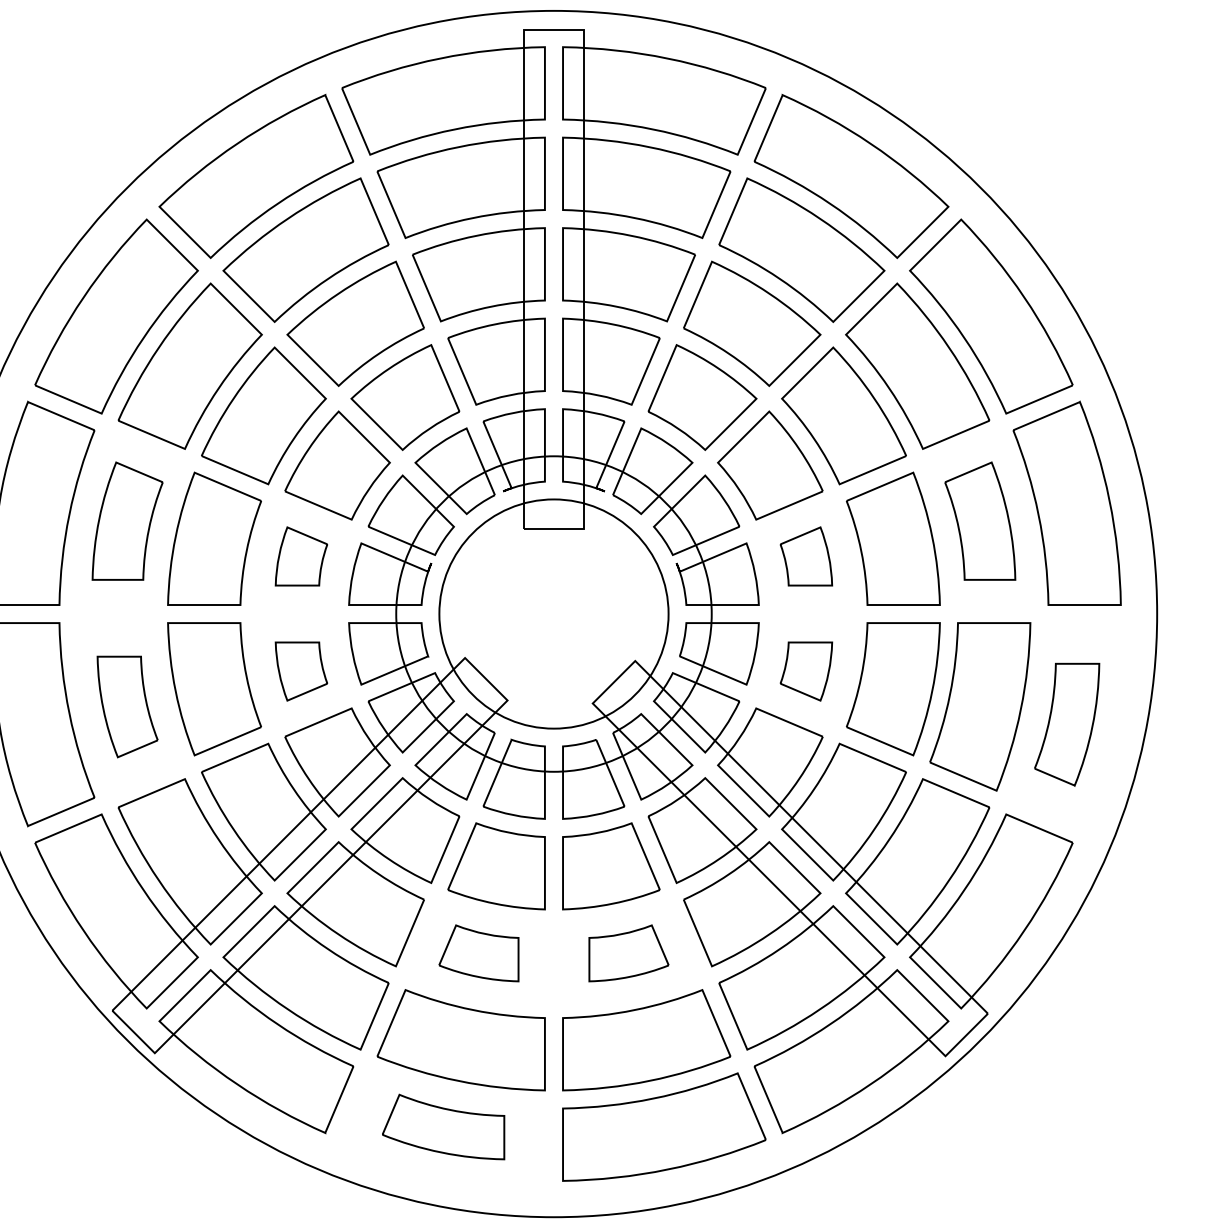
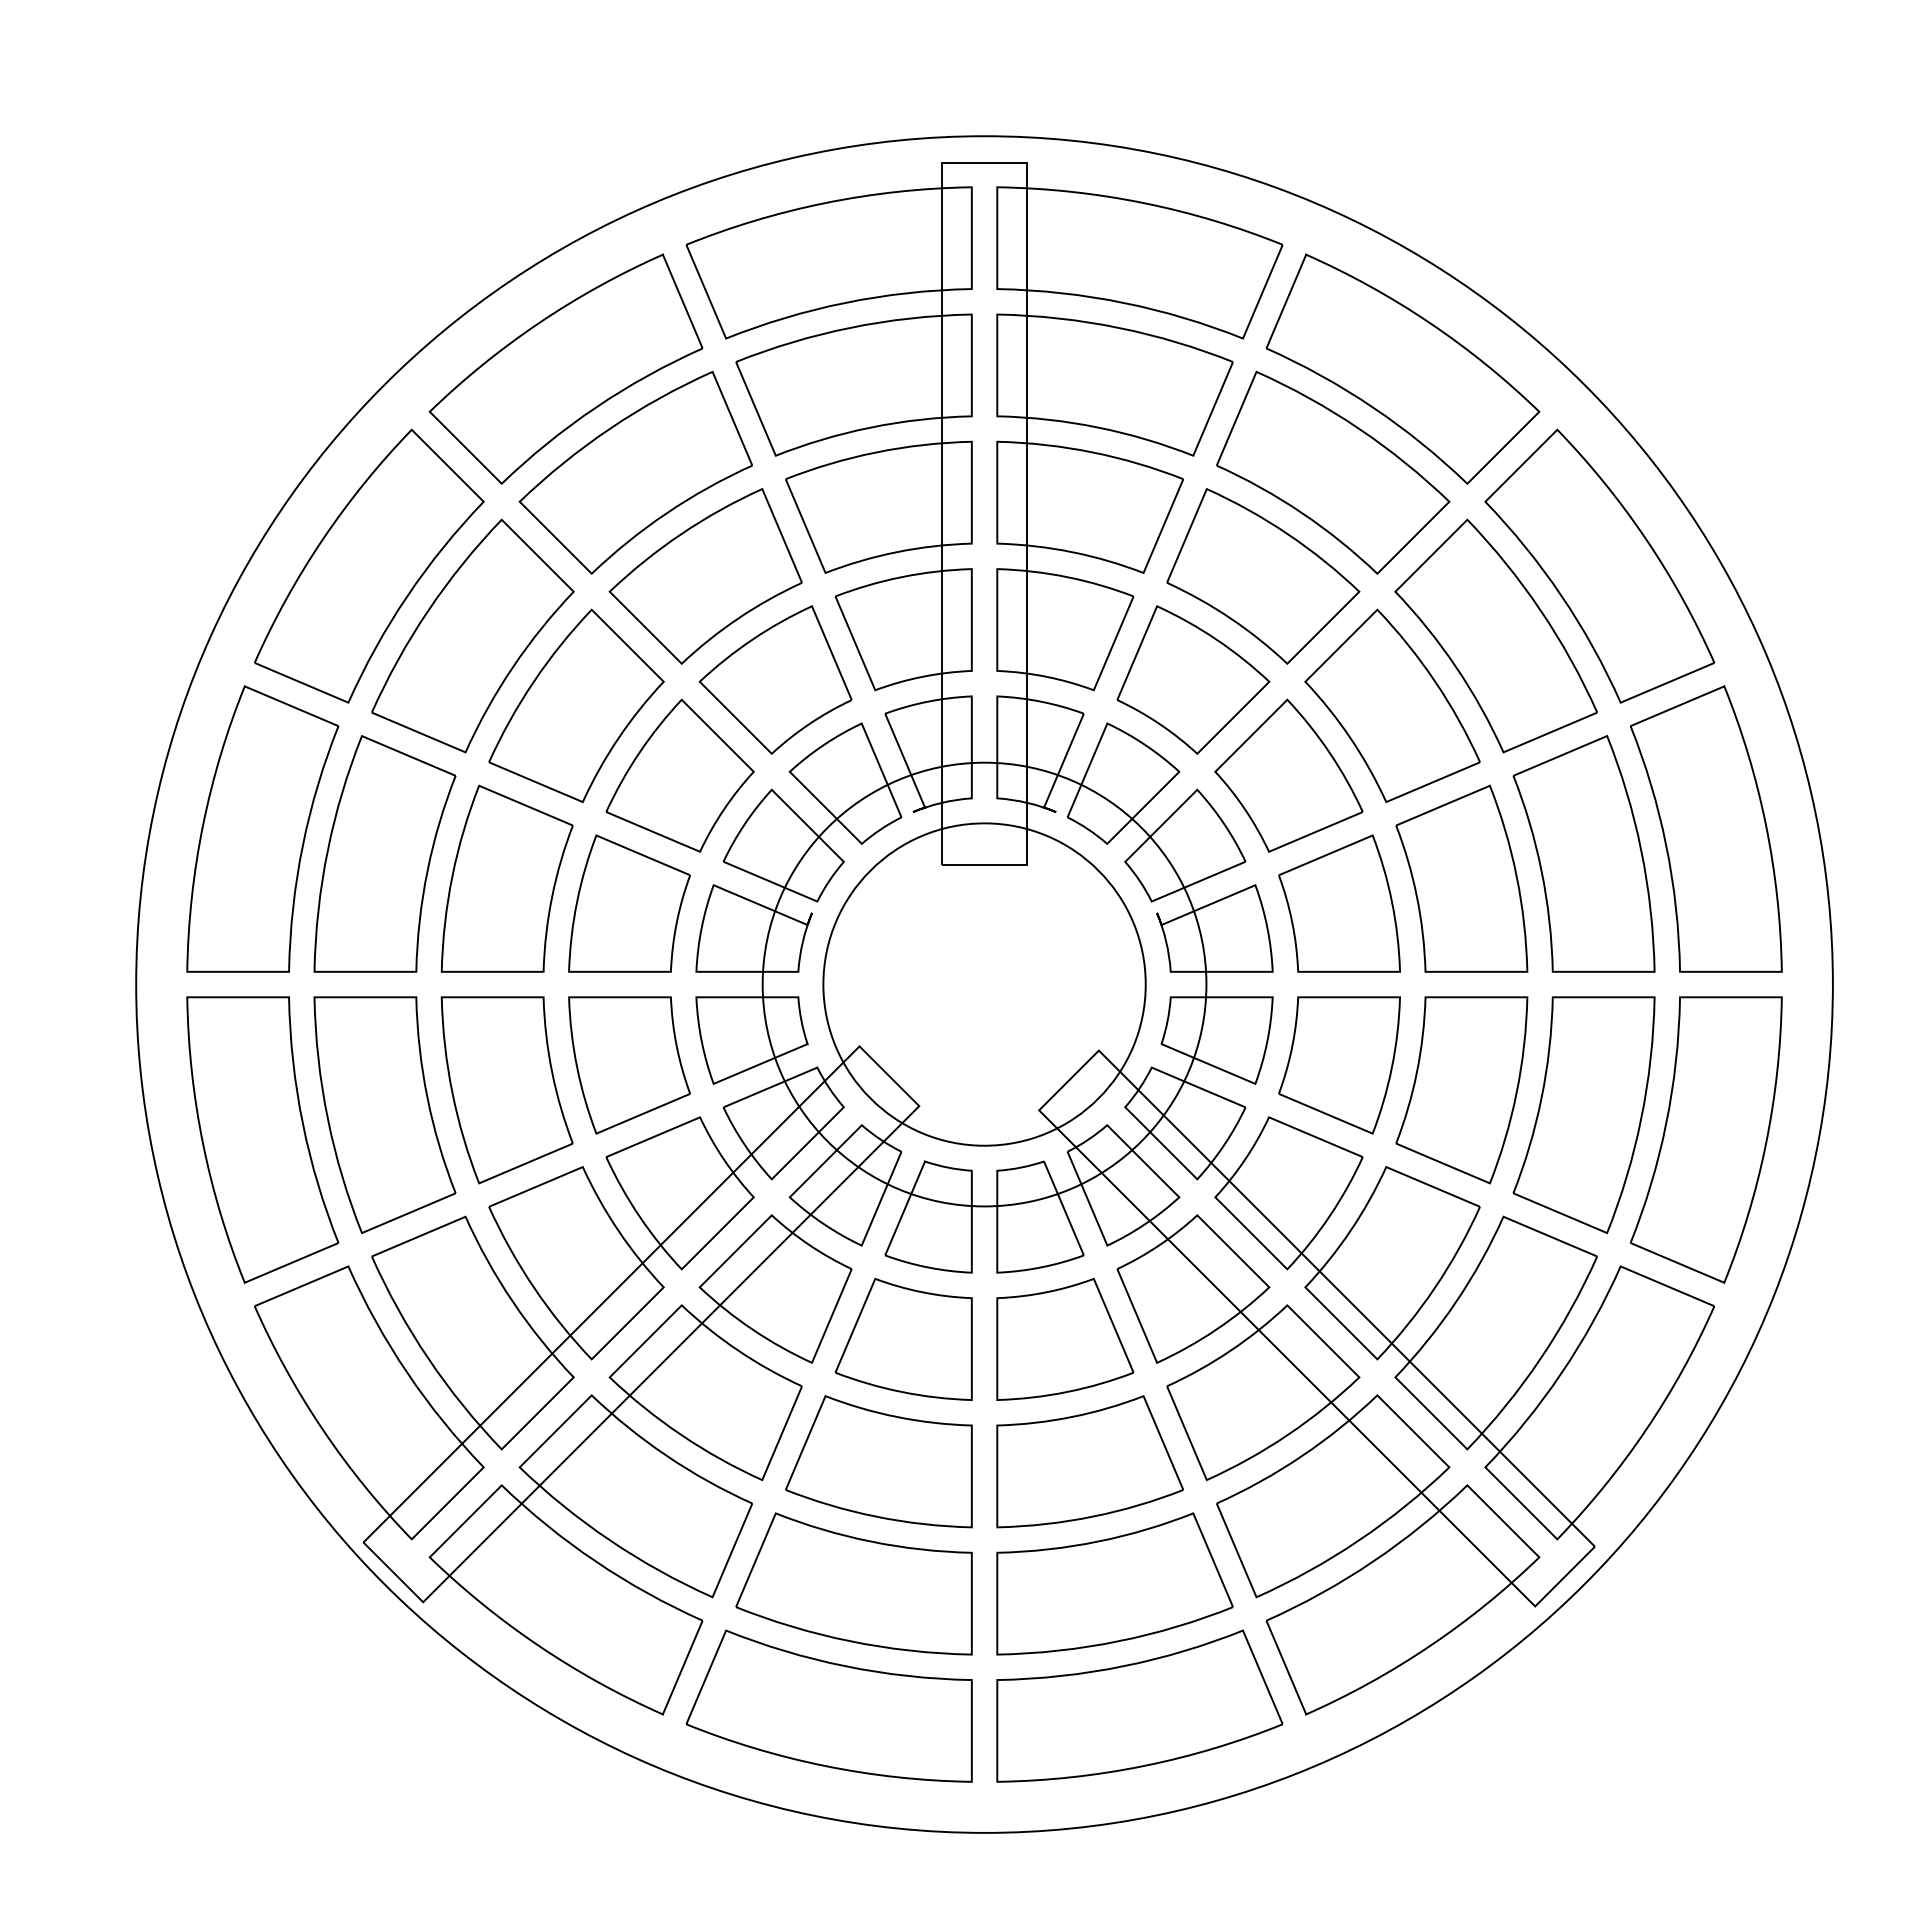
part: (127, 520) -> (384, 853), size x1.43
part: (979, 520) -> (1583, 853), size x1.43
part: (301, 556) -> (629, 903), size x1.67
part: (806, 556) -> (1339, 903), size x1.67
part: (301, 671) -> (629, 1065), size x1.67
part: (806, 671) -> (1339, 1065), size x1.67
part: (127, 707) -> (384, 1115), size x1.67
part: (1066, 724) -> (1705, 1140), size x1.67
part: (478, 953) -> (878, 1461), size x1.67
part: (628, 953) -> (1089, 1461), size x1.67
part: (443, 1126) -> (828, 1705), size x1.67

